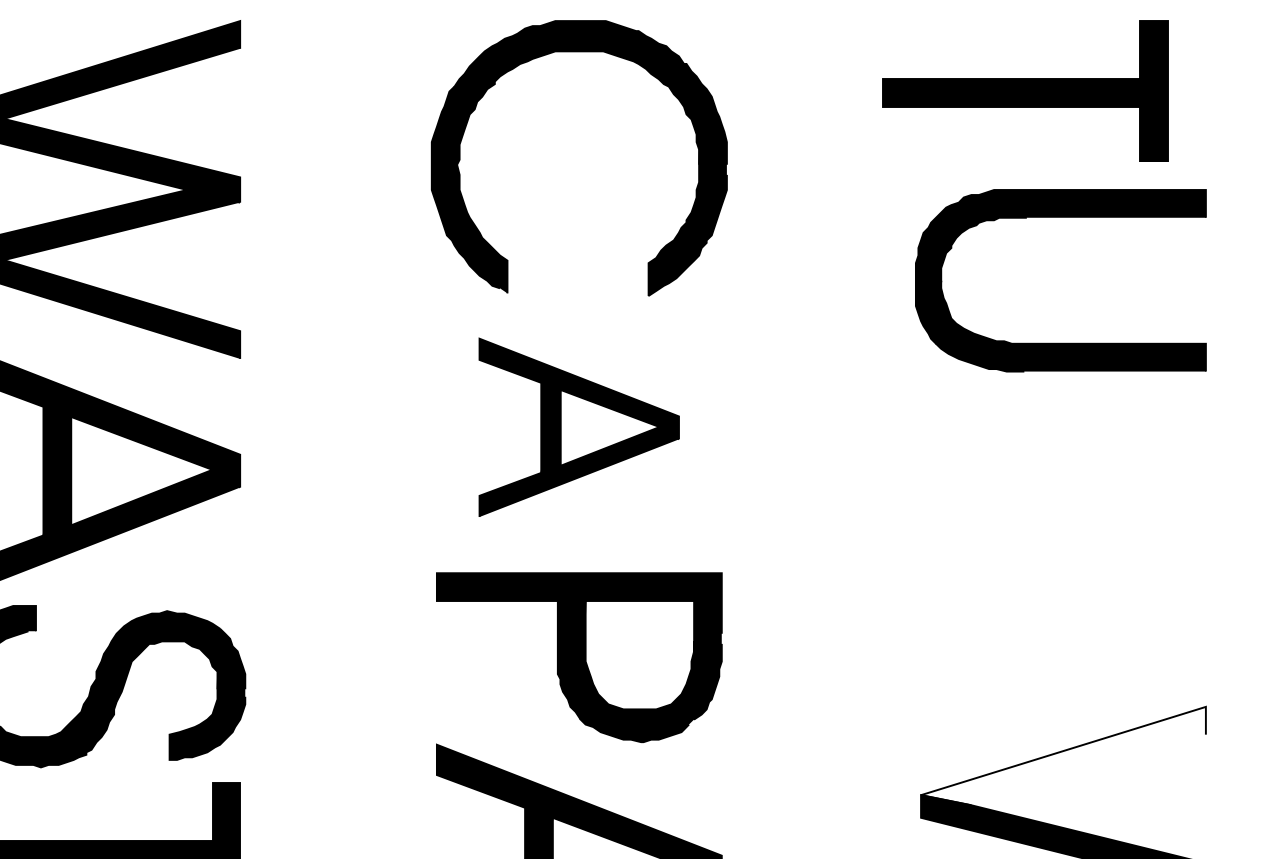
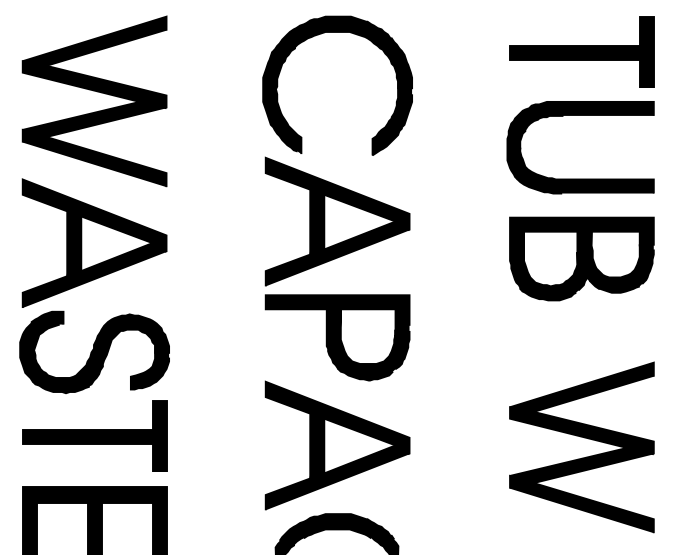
part: (1024, 90) -> (581, 51), moved
part: (579, 427) -> (337, 221), size x1.43
part: (1062, 500) -> (581, 258), added
fill: (1062, 755) -> (581, 387), added

